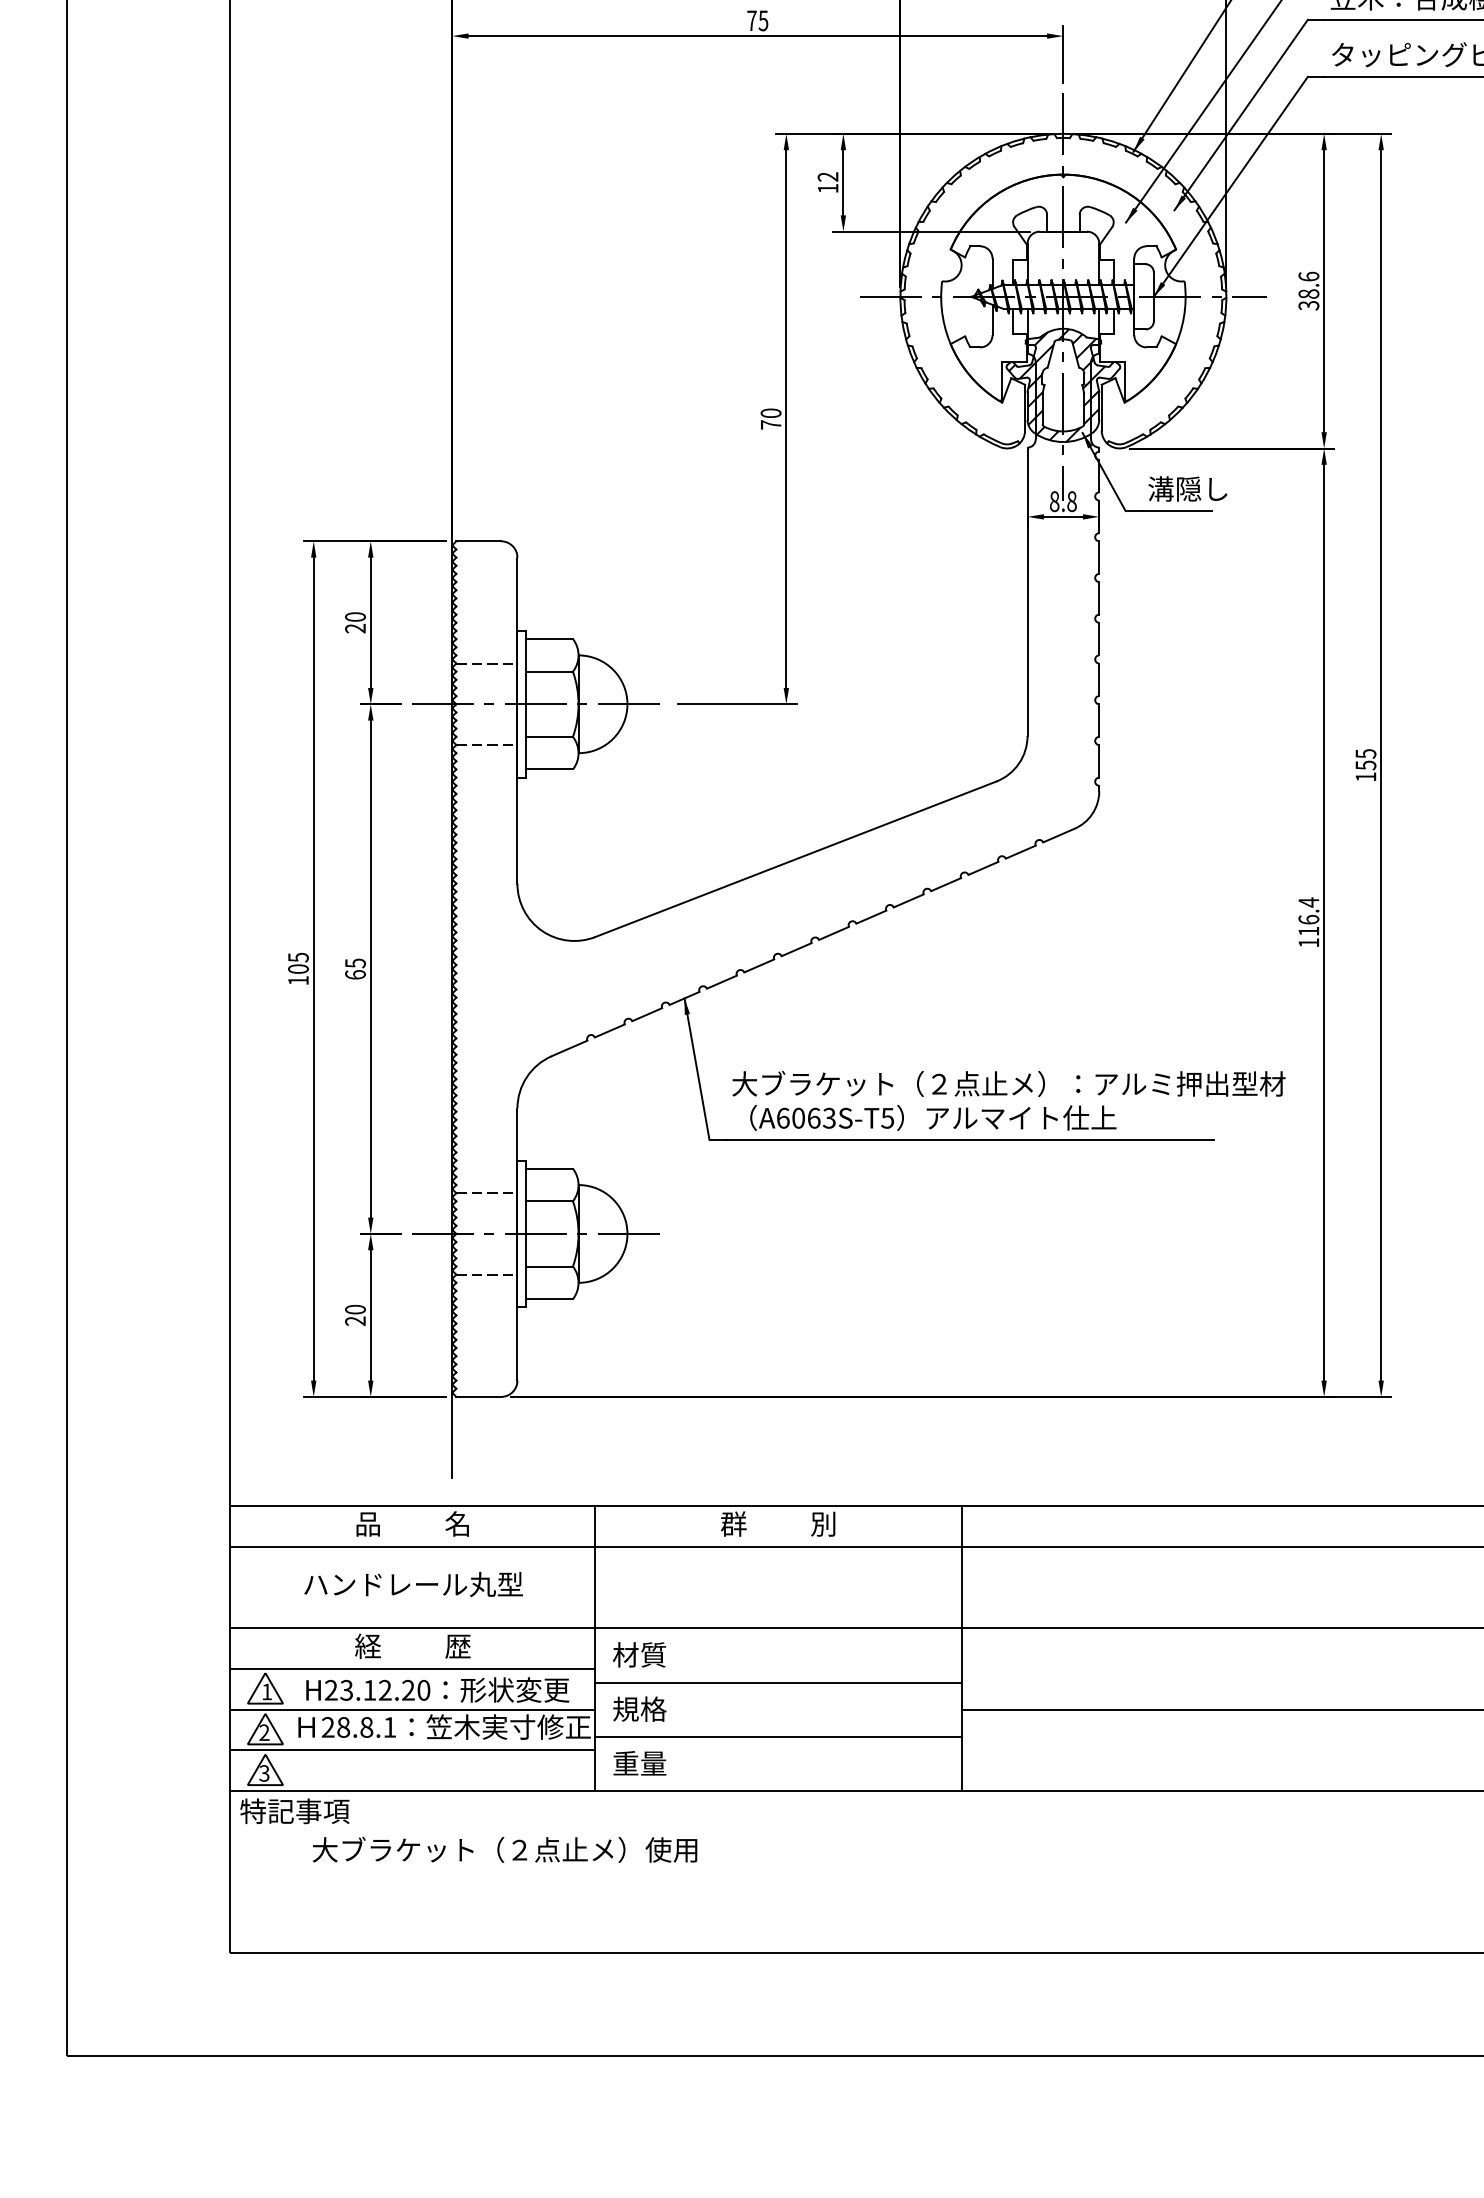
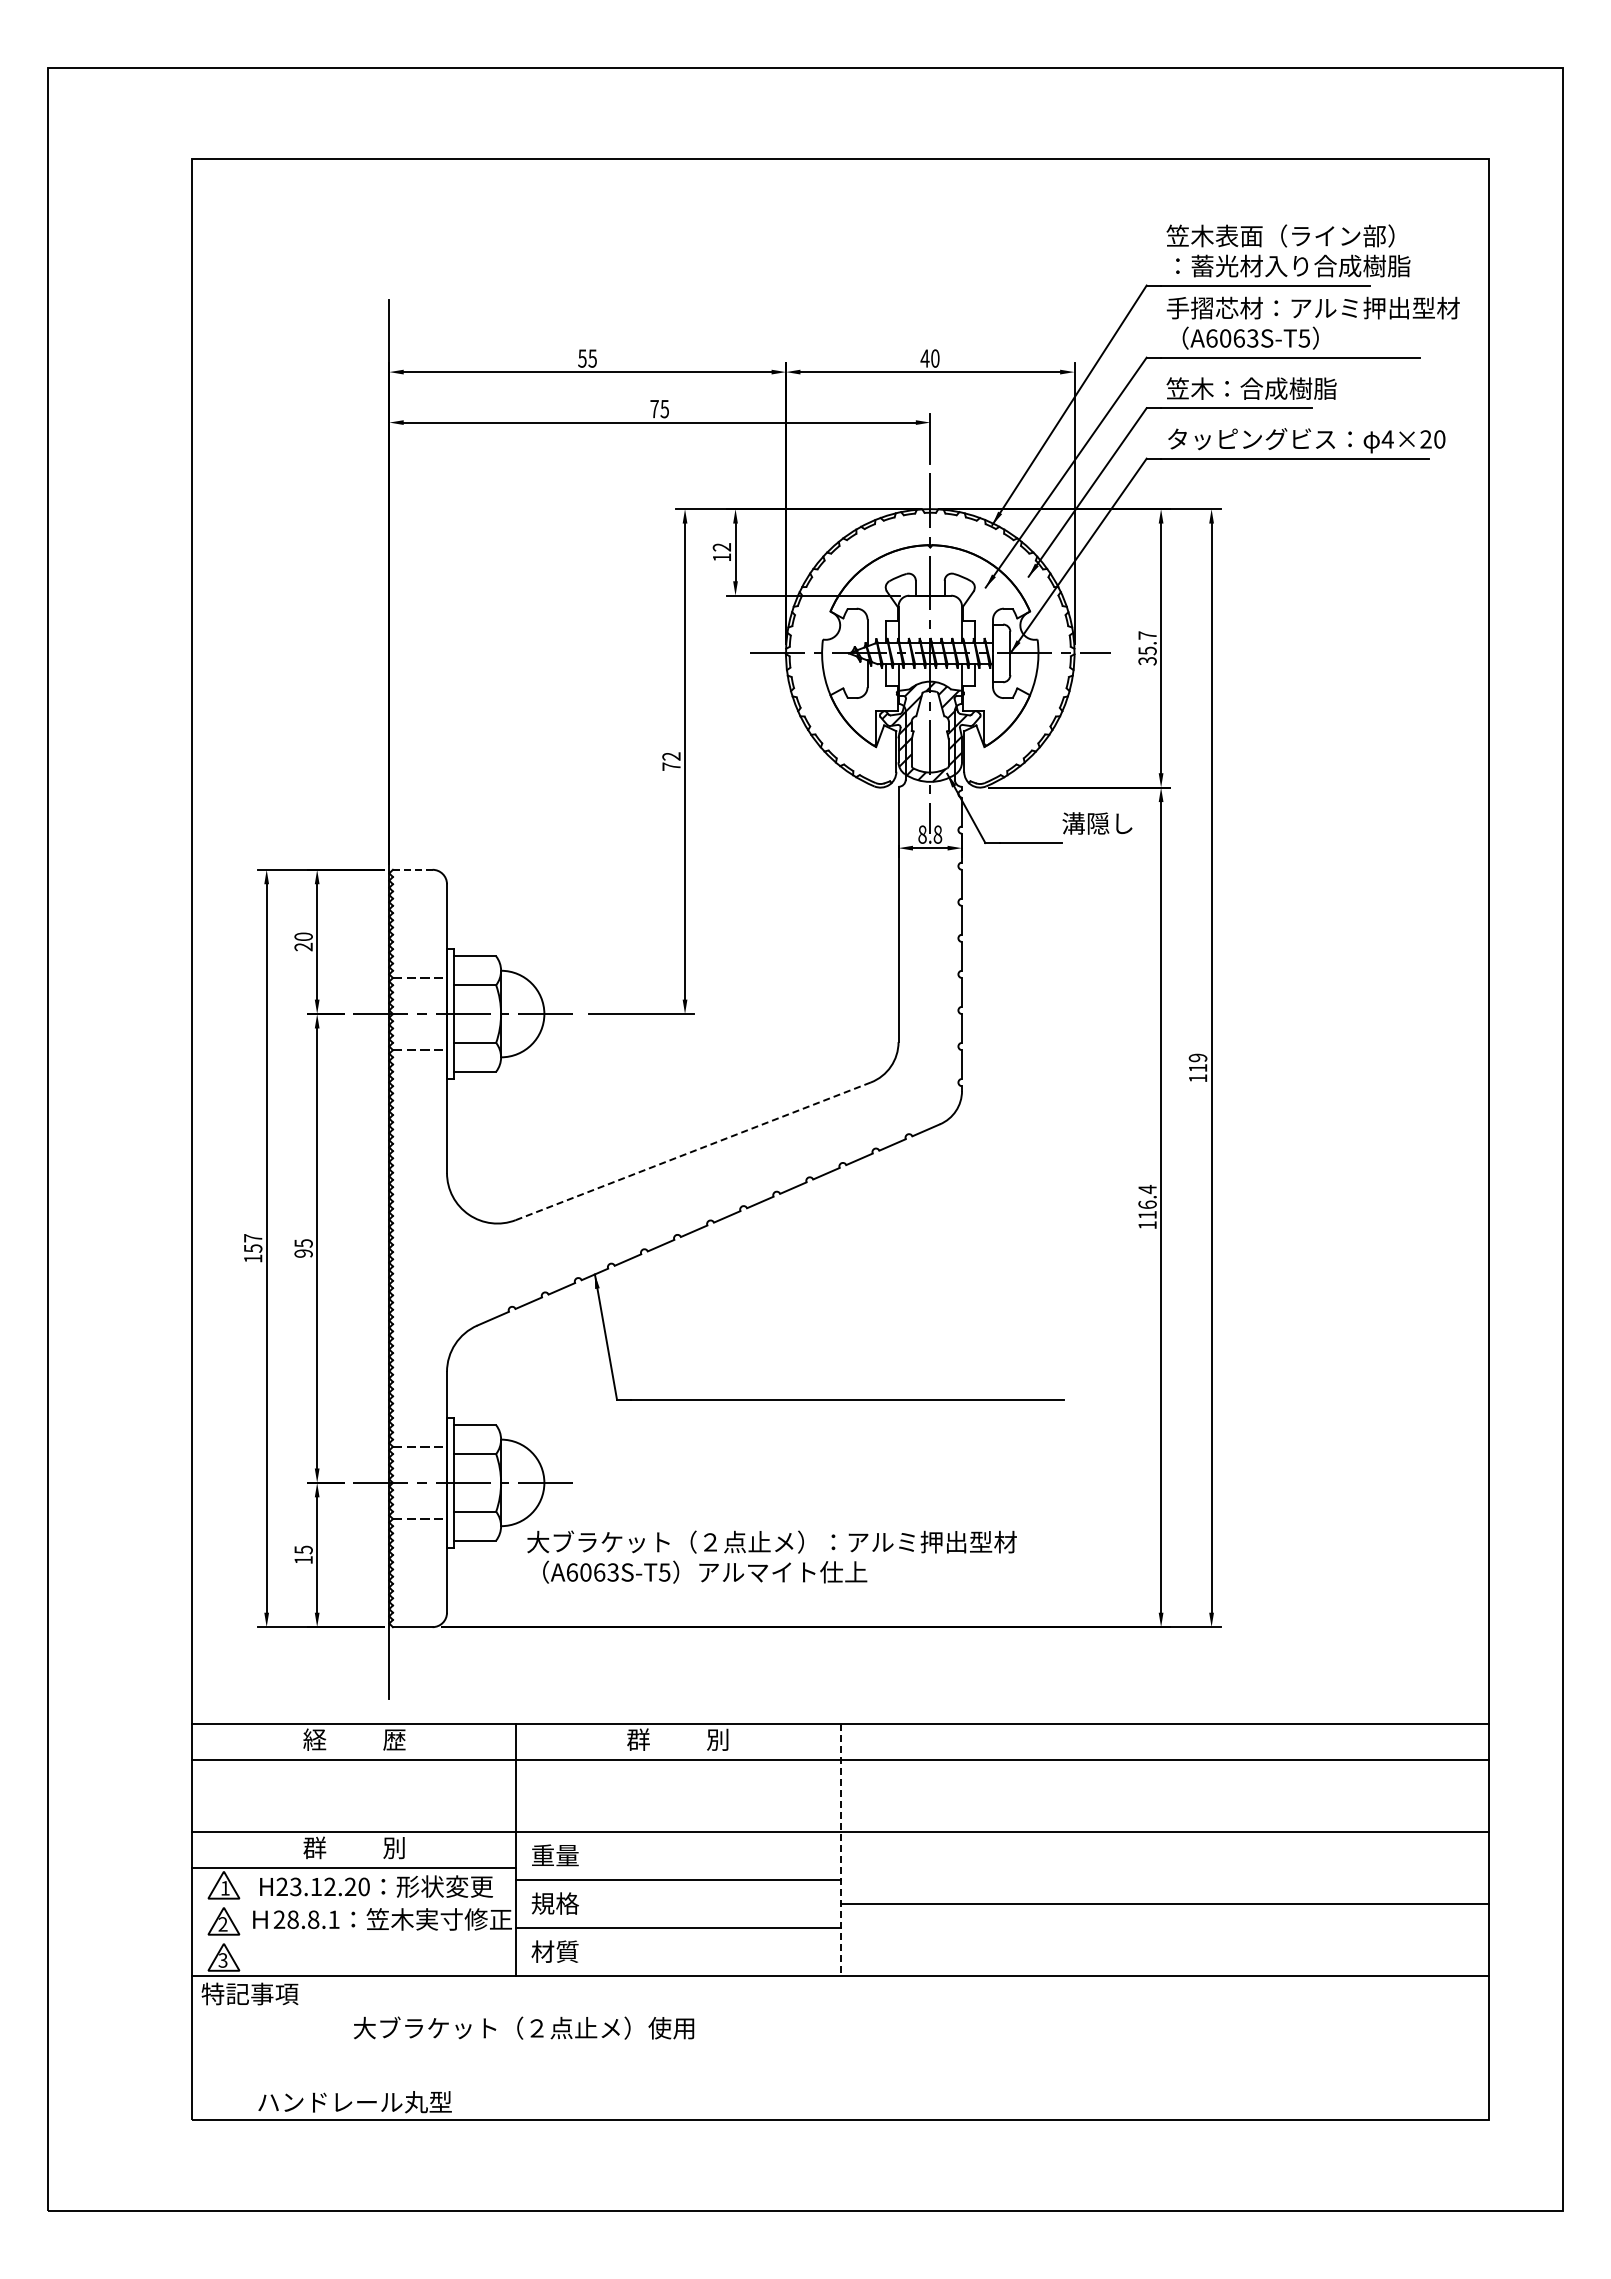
text: (1308, 285) -> (1147, 643), 38.6 -> 35.7
text: (771, 413) -> (671, 756), 70 -> 72
text: (1187, 489) -> (1097, 823), moved
line: (478, 540) -> (412, 869), solid -> dashed
text: (1365, 759) -> (1197, 1062), 155 -> 119
line: (794, 859) -> (692, 1151), solid -> dashed
text: (297, 963) -> (252, 1243), 105 -> 157
text: (355, 974) -> (303, 1253), 65 -> 95
text: (1008, 1100) -> (771, 1556), moved
text: (355, 1314) -> (303, 1554), 20 -> 15
text: (412, 1523) -> (354, 1739), 品          名 -> 経          歴
text: (412, 1584) -> (354, 2102), moved
text: (412, 1645) -> (354, 1847), 経          歴 -> 群          別
line: (961, 1649) -> (840, 1850), solid -> dashed
text: (638, 1654) -> (554, 1855), 材質 -> 重量
line: (412, 1710) -> (354, 1904), removed
line: (412, 1750) -> (354, 1940), removed
text: (638, 1763) -> (554, 1951), 重量 -> 材質
text: (505, 1849) -> (524, 2027), moved

